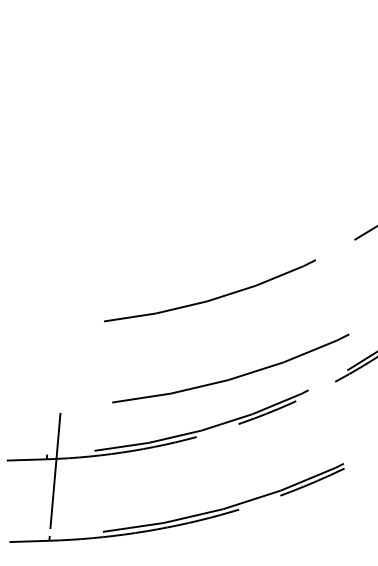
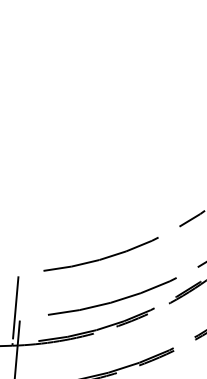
line: (52, 388) -> (15, 307), added

